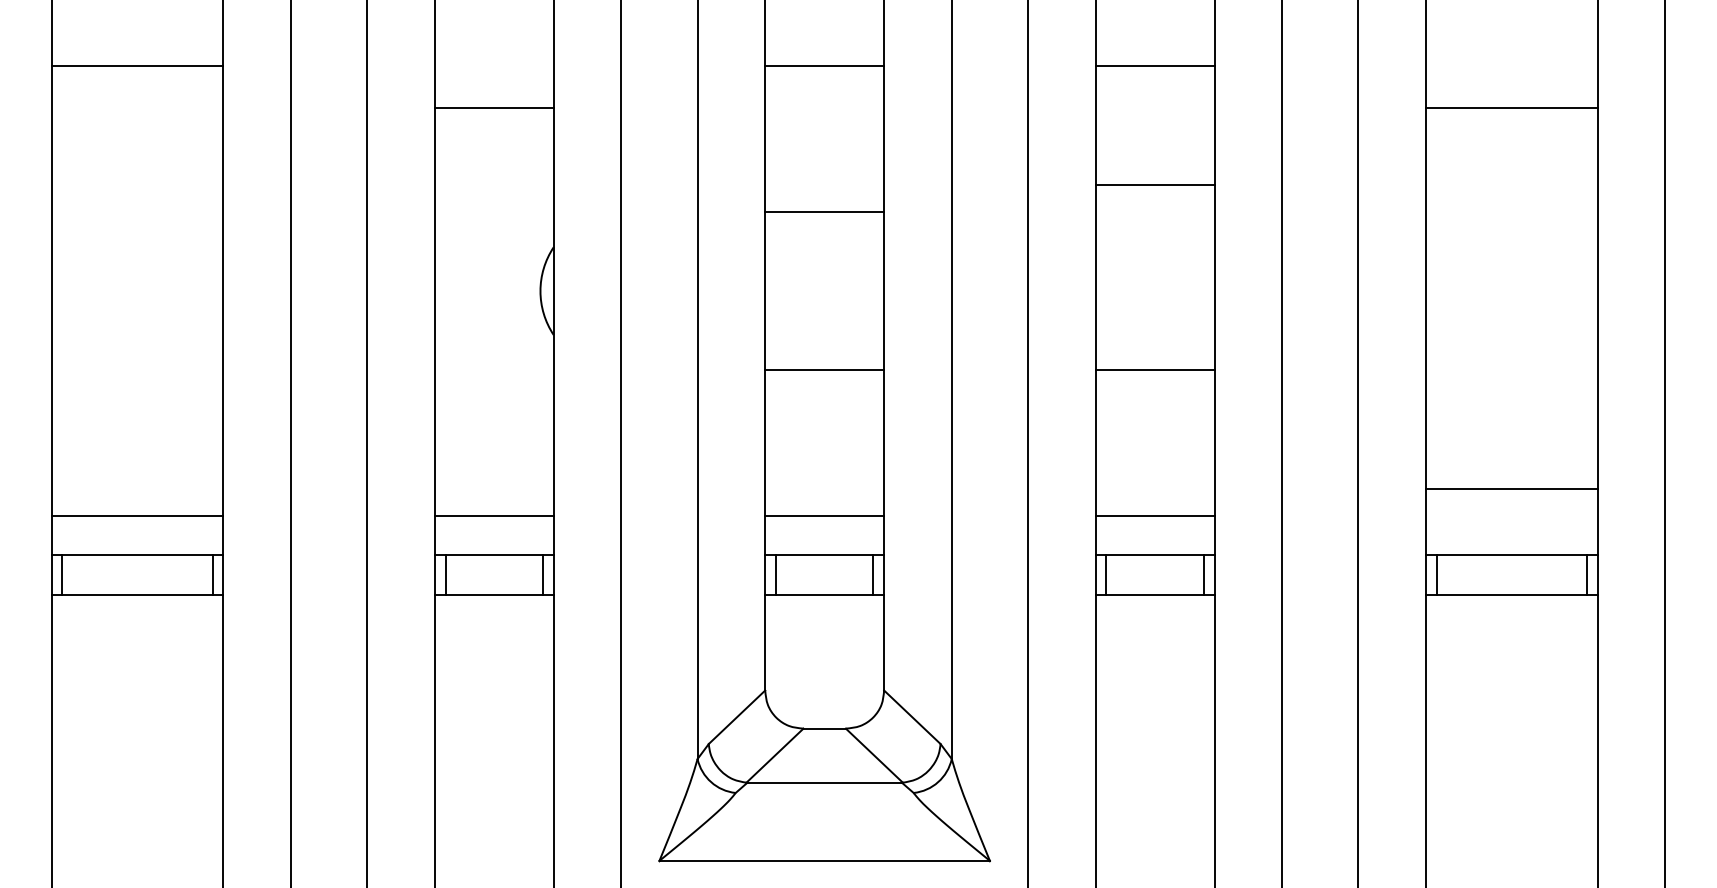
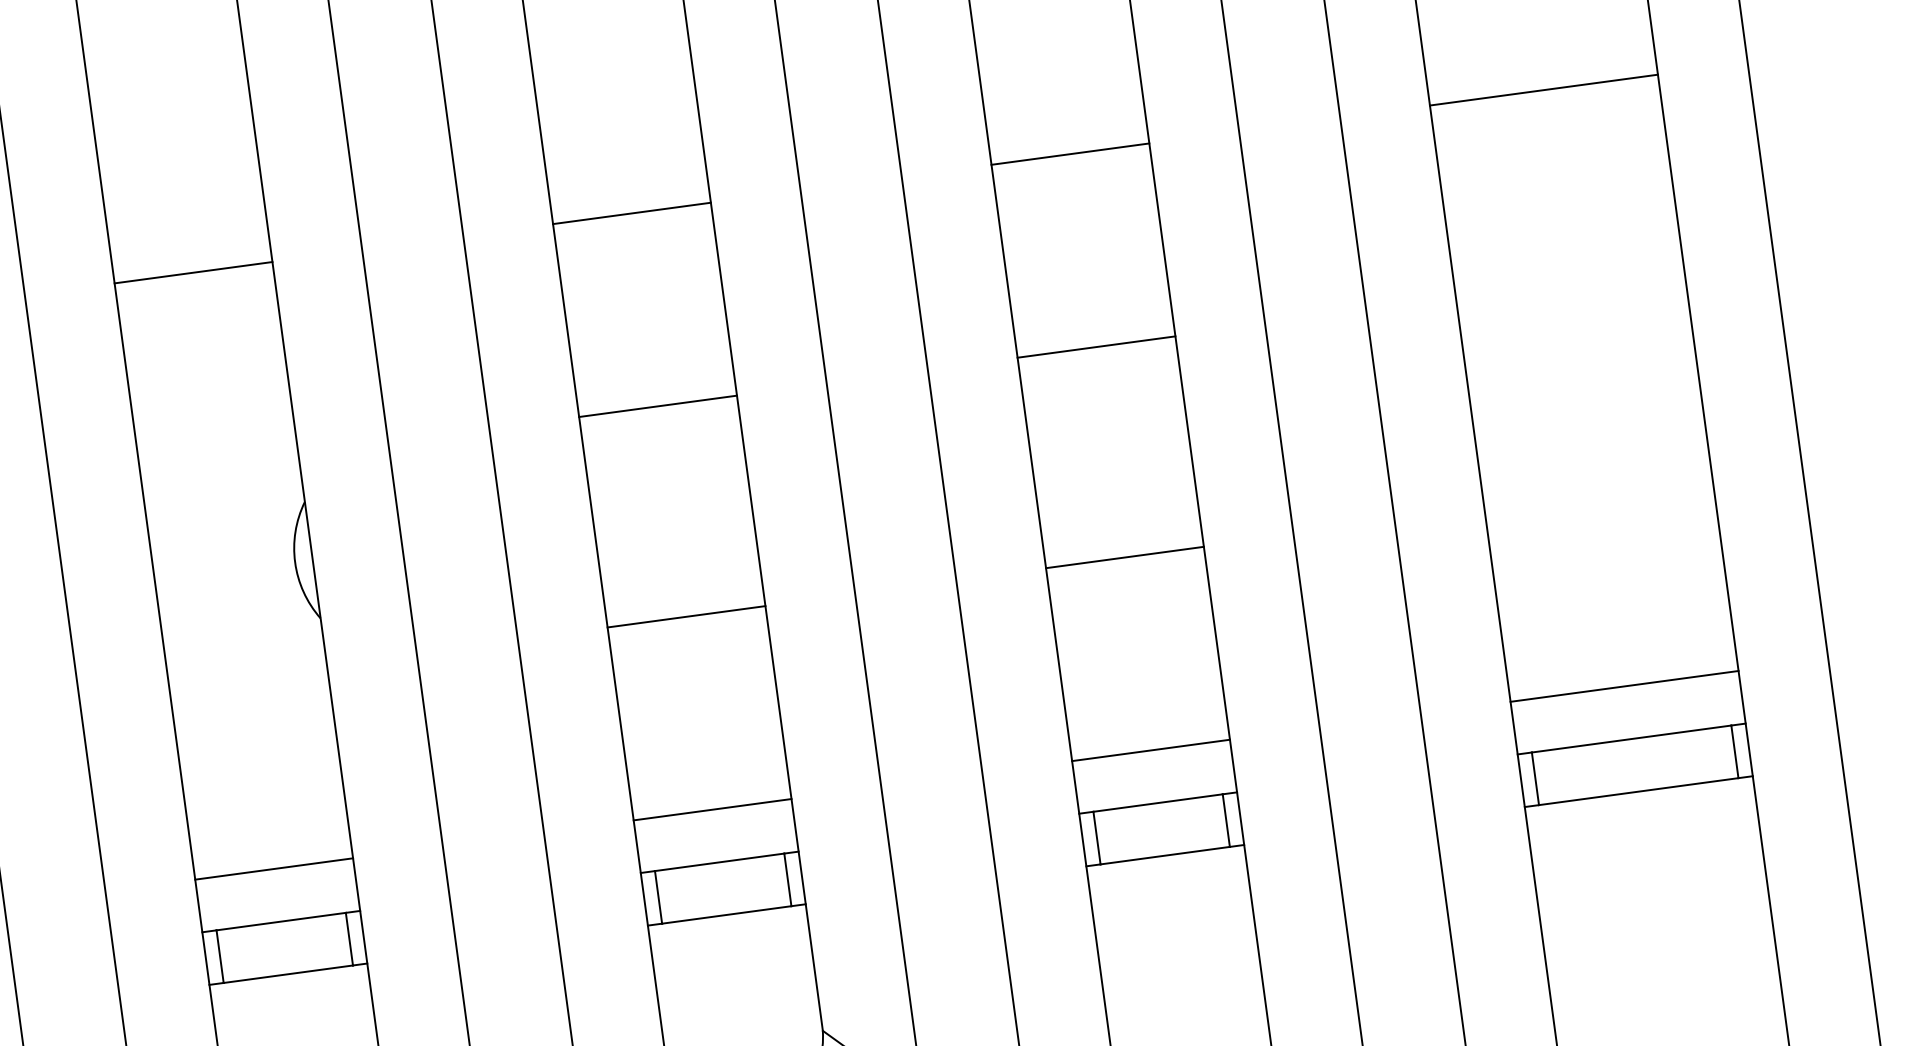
line: (493, 108) -> (192, 272), moved
line: (1511, 108) -> (1543, 90), moved
line: (1154, 184) -> (1095, 346), moved
line: (1511, 488) -> (1623, 686), moved

